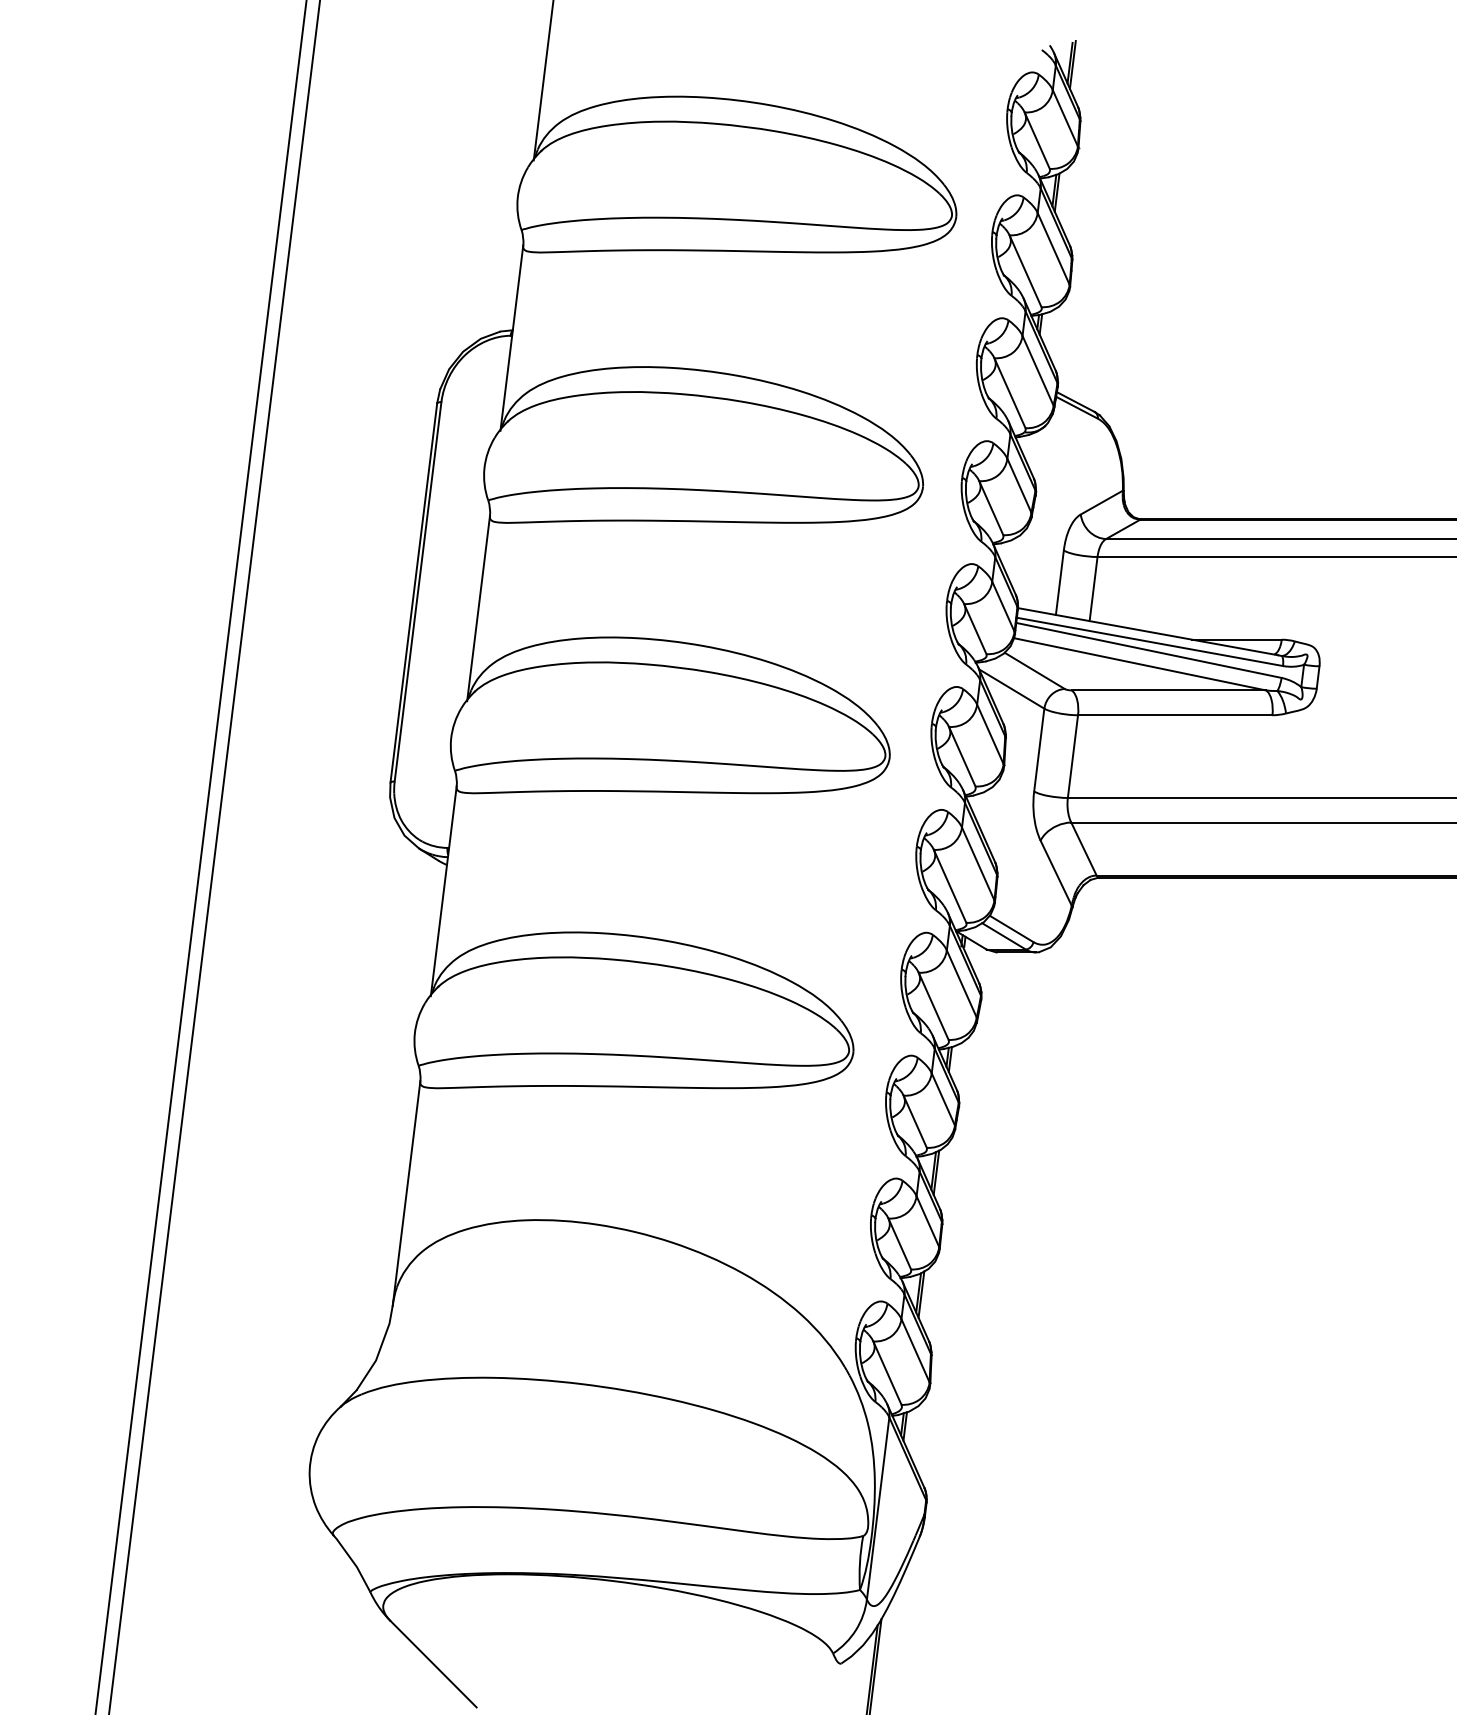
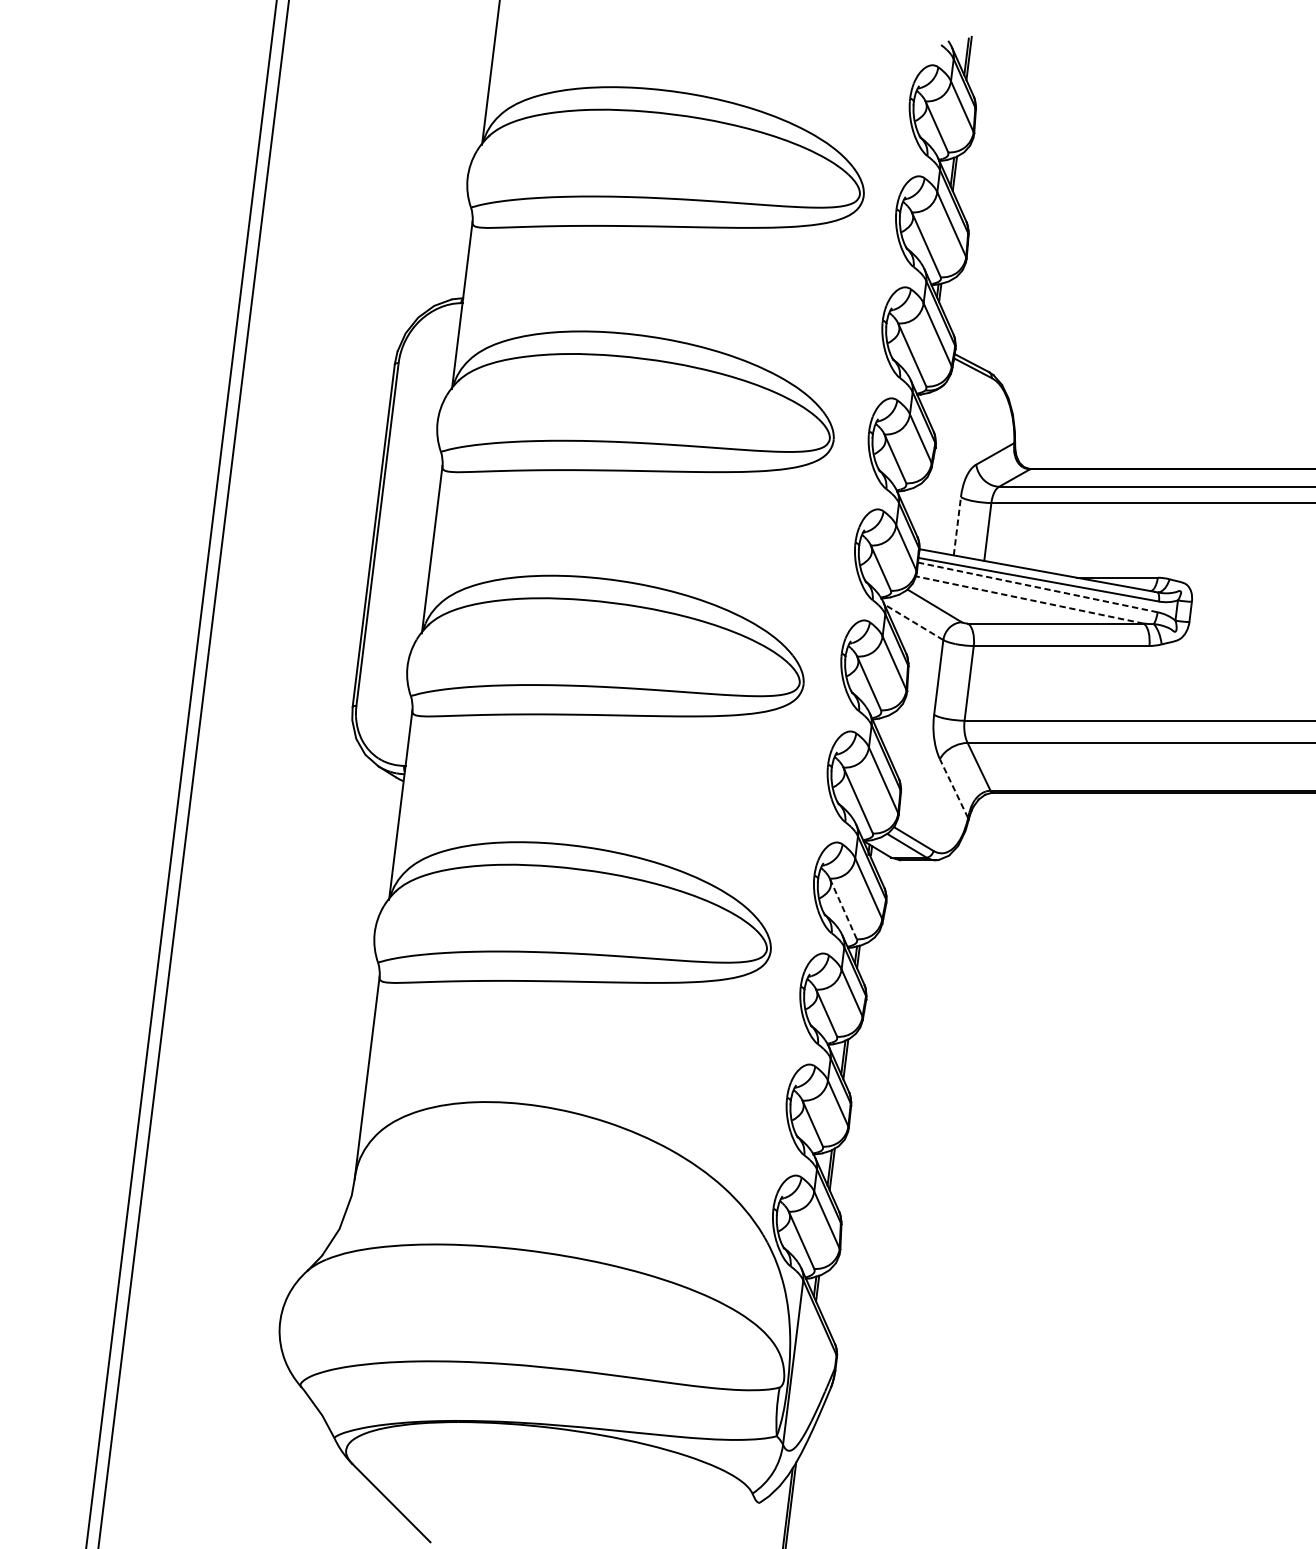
line: (1059, 582) -> (957, 526), solid -> dashed
line: (1148, 650) -> (1037, 587), solid -> dashed
line: (1140, 664) -> (1030, 600), solid -> dashed
line: (1011, 688) -> (913, 621), solid -> dashed
line: (1055, 872) -> (953, 788), solid -> dashed
line: (933, 1006) -> (843, 909), solid -> dashed

